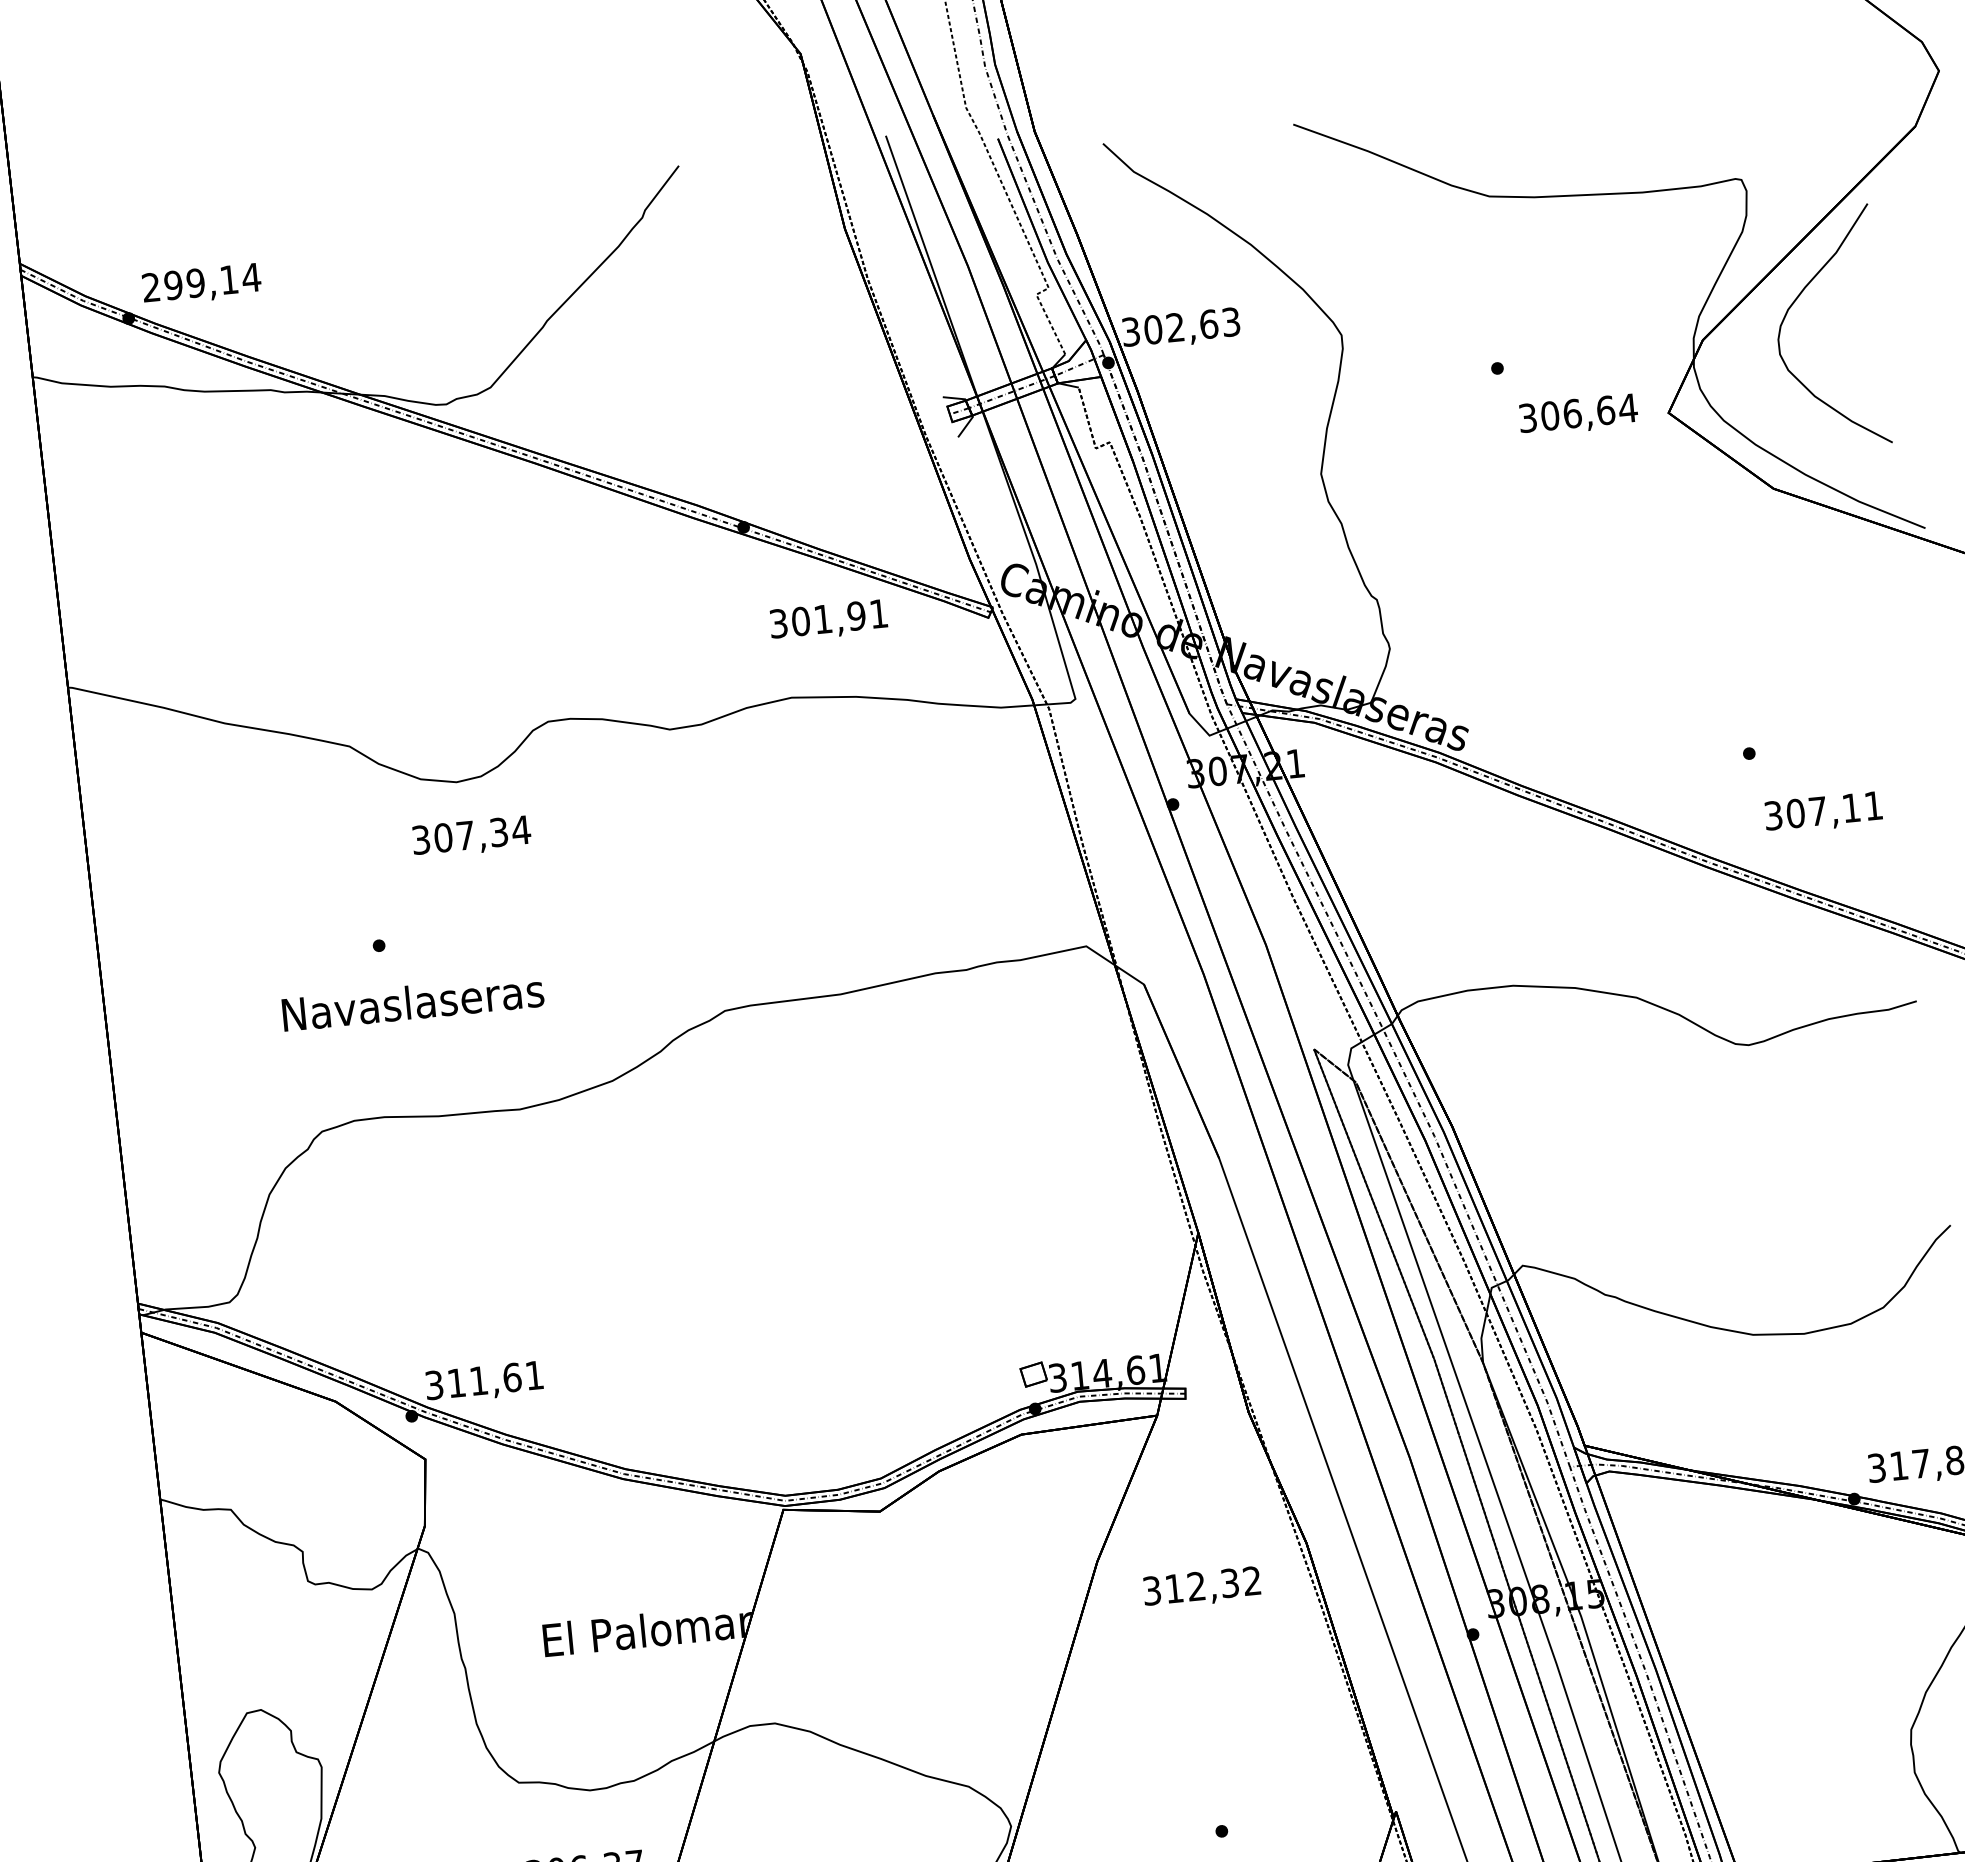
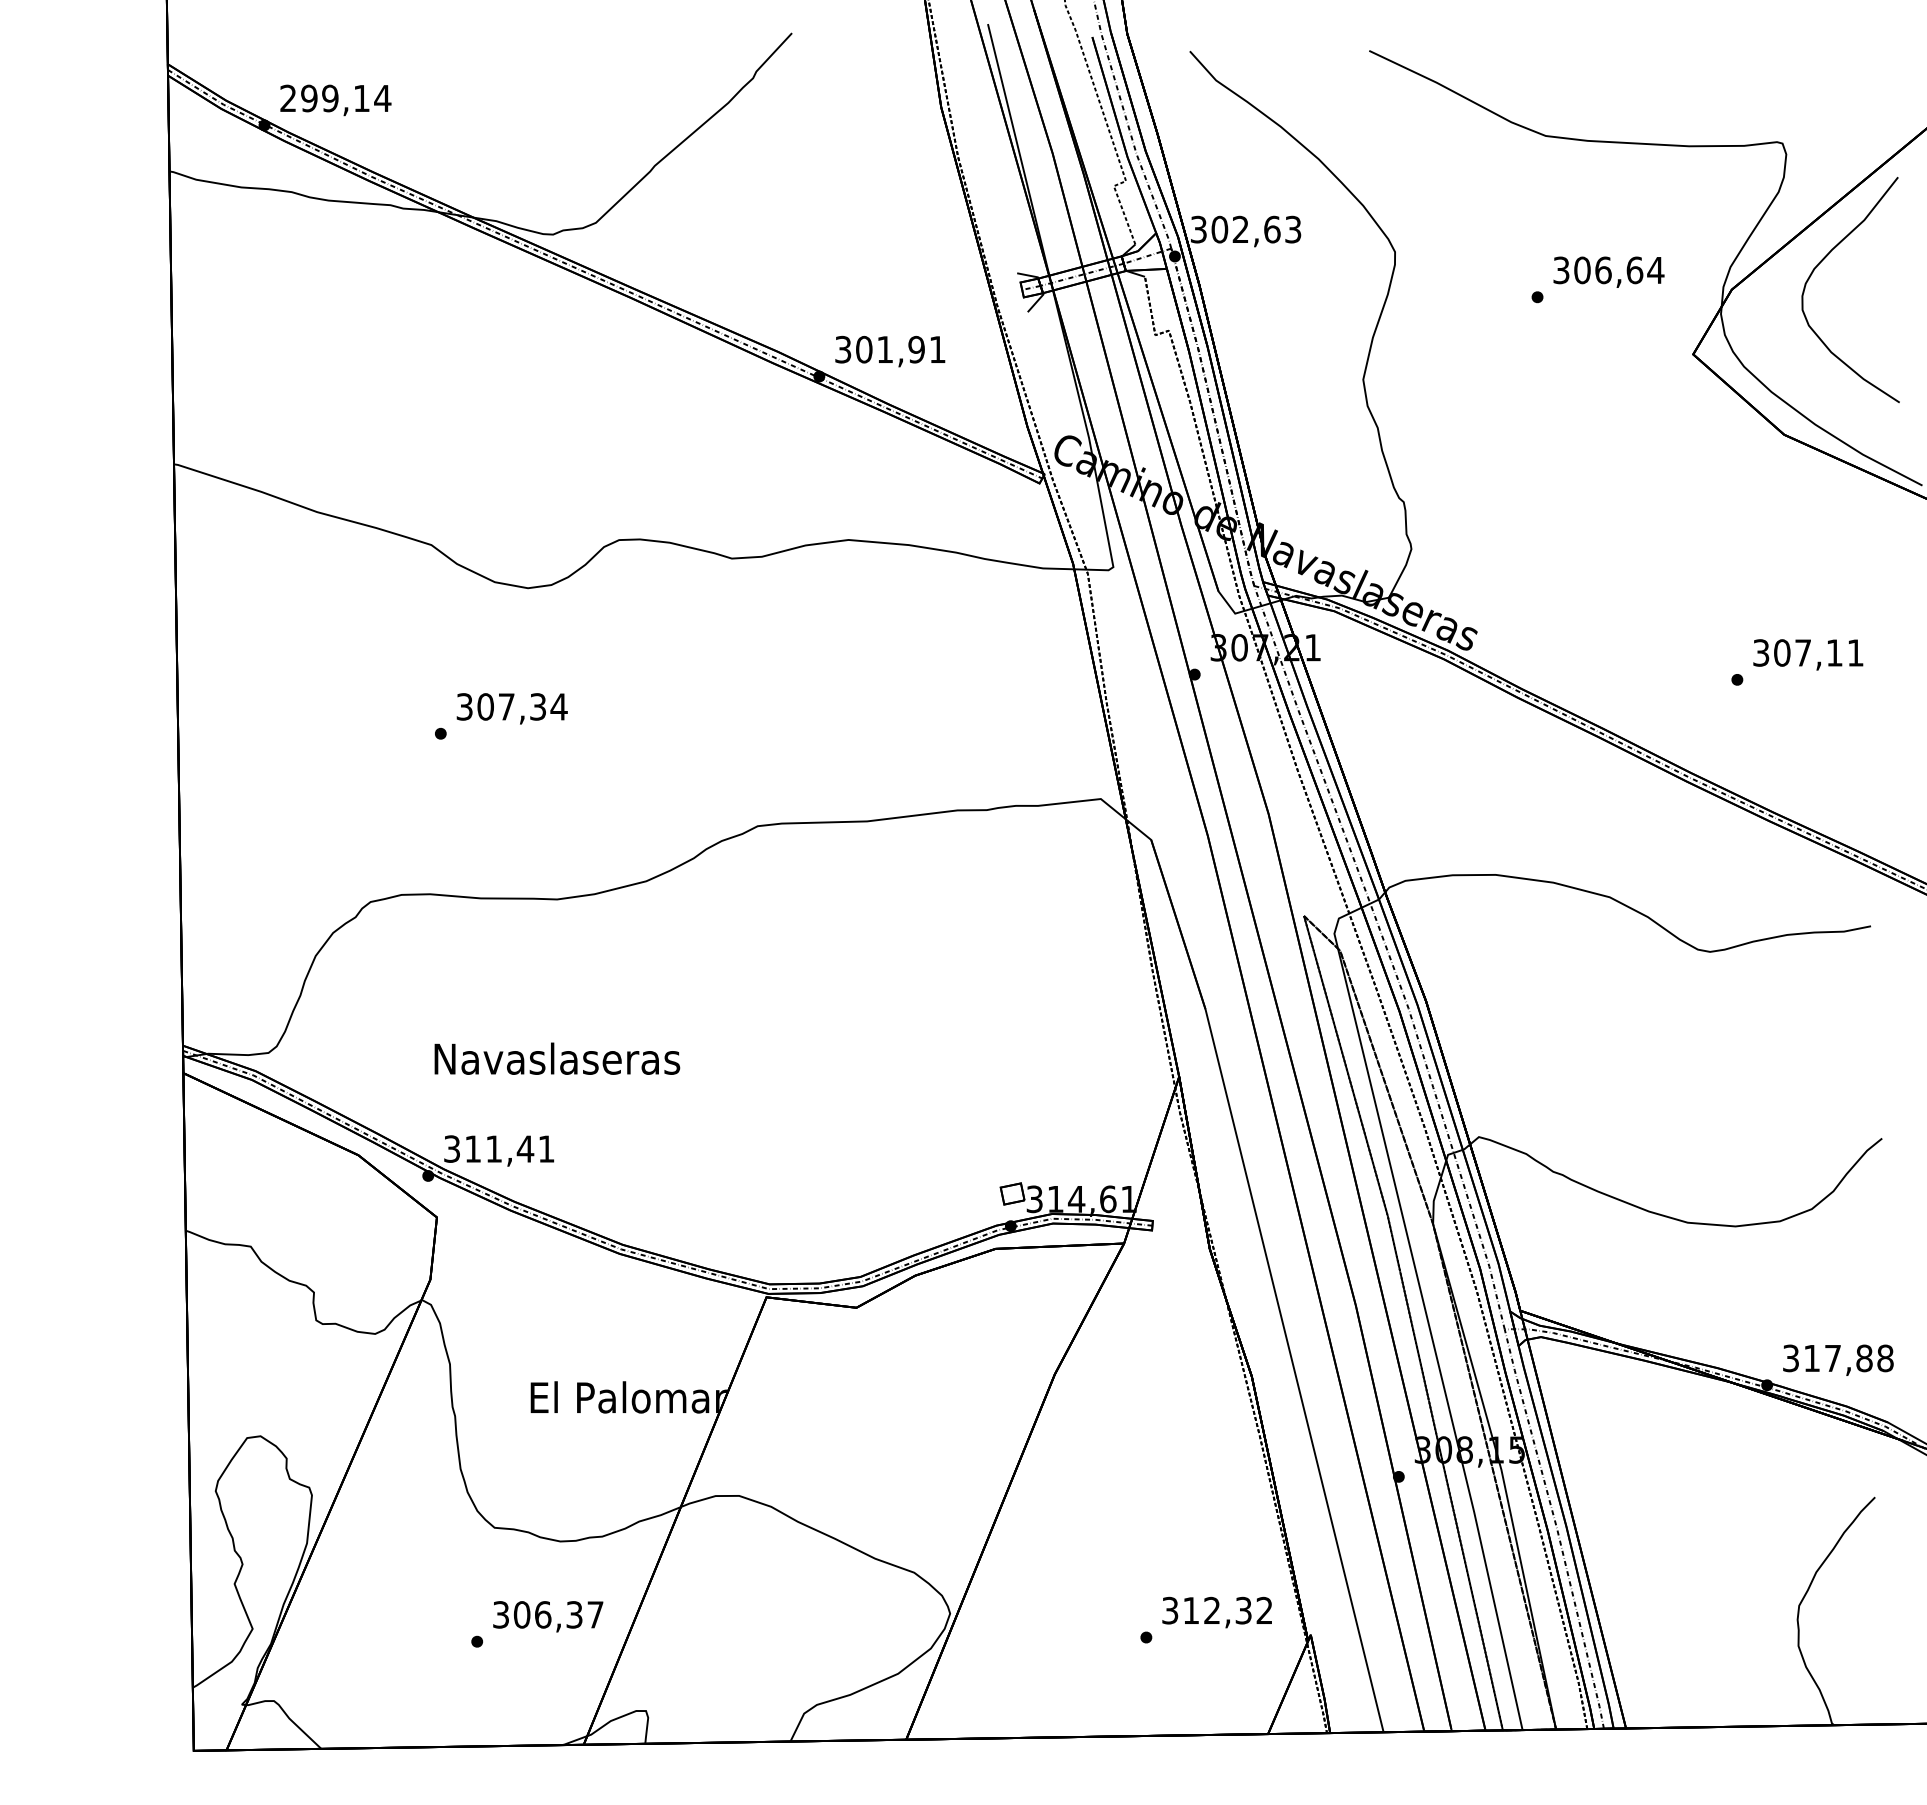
text: (1577, 414) -> (1608, 271), moved
text: (829, 620) -> (890, 351), moved
text: (1823, 812) -> (1808, 654), moved
text: (470, 836) -> (511, 708), moved
text: (413, 1002) -> (557, 1058), moved
text: (512, 1377) -> (525, 1148), 311,61 -> 311,41
text: (1201, 1587) -> (1216, 1612), moved

